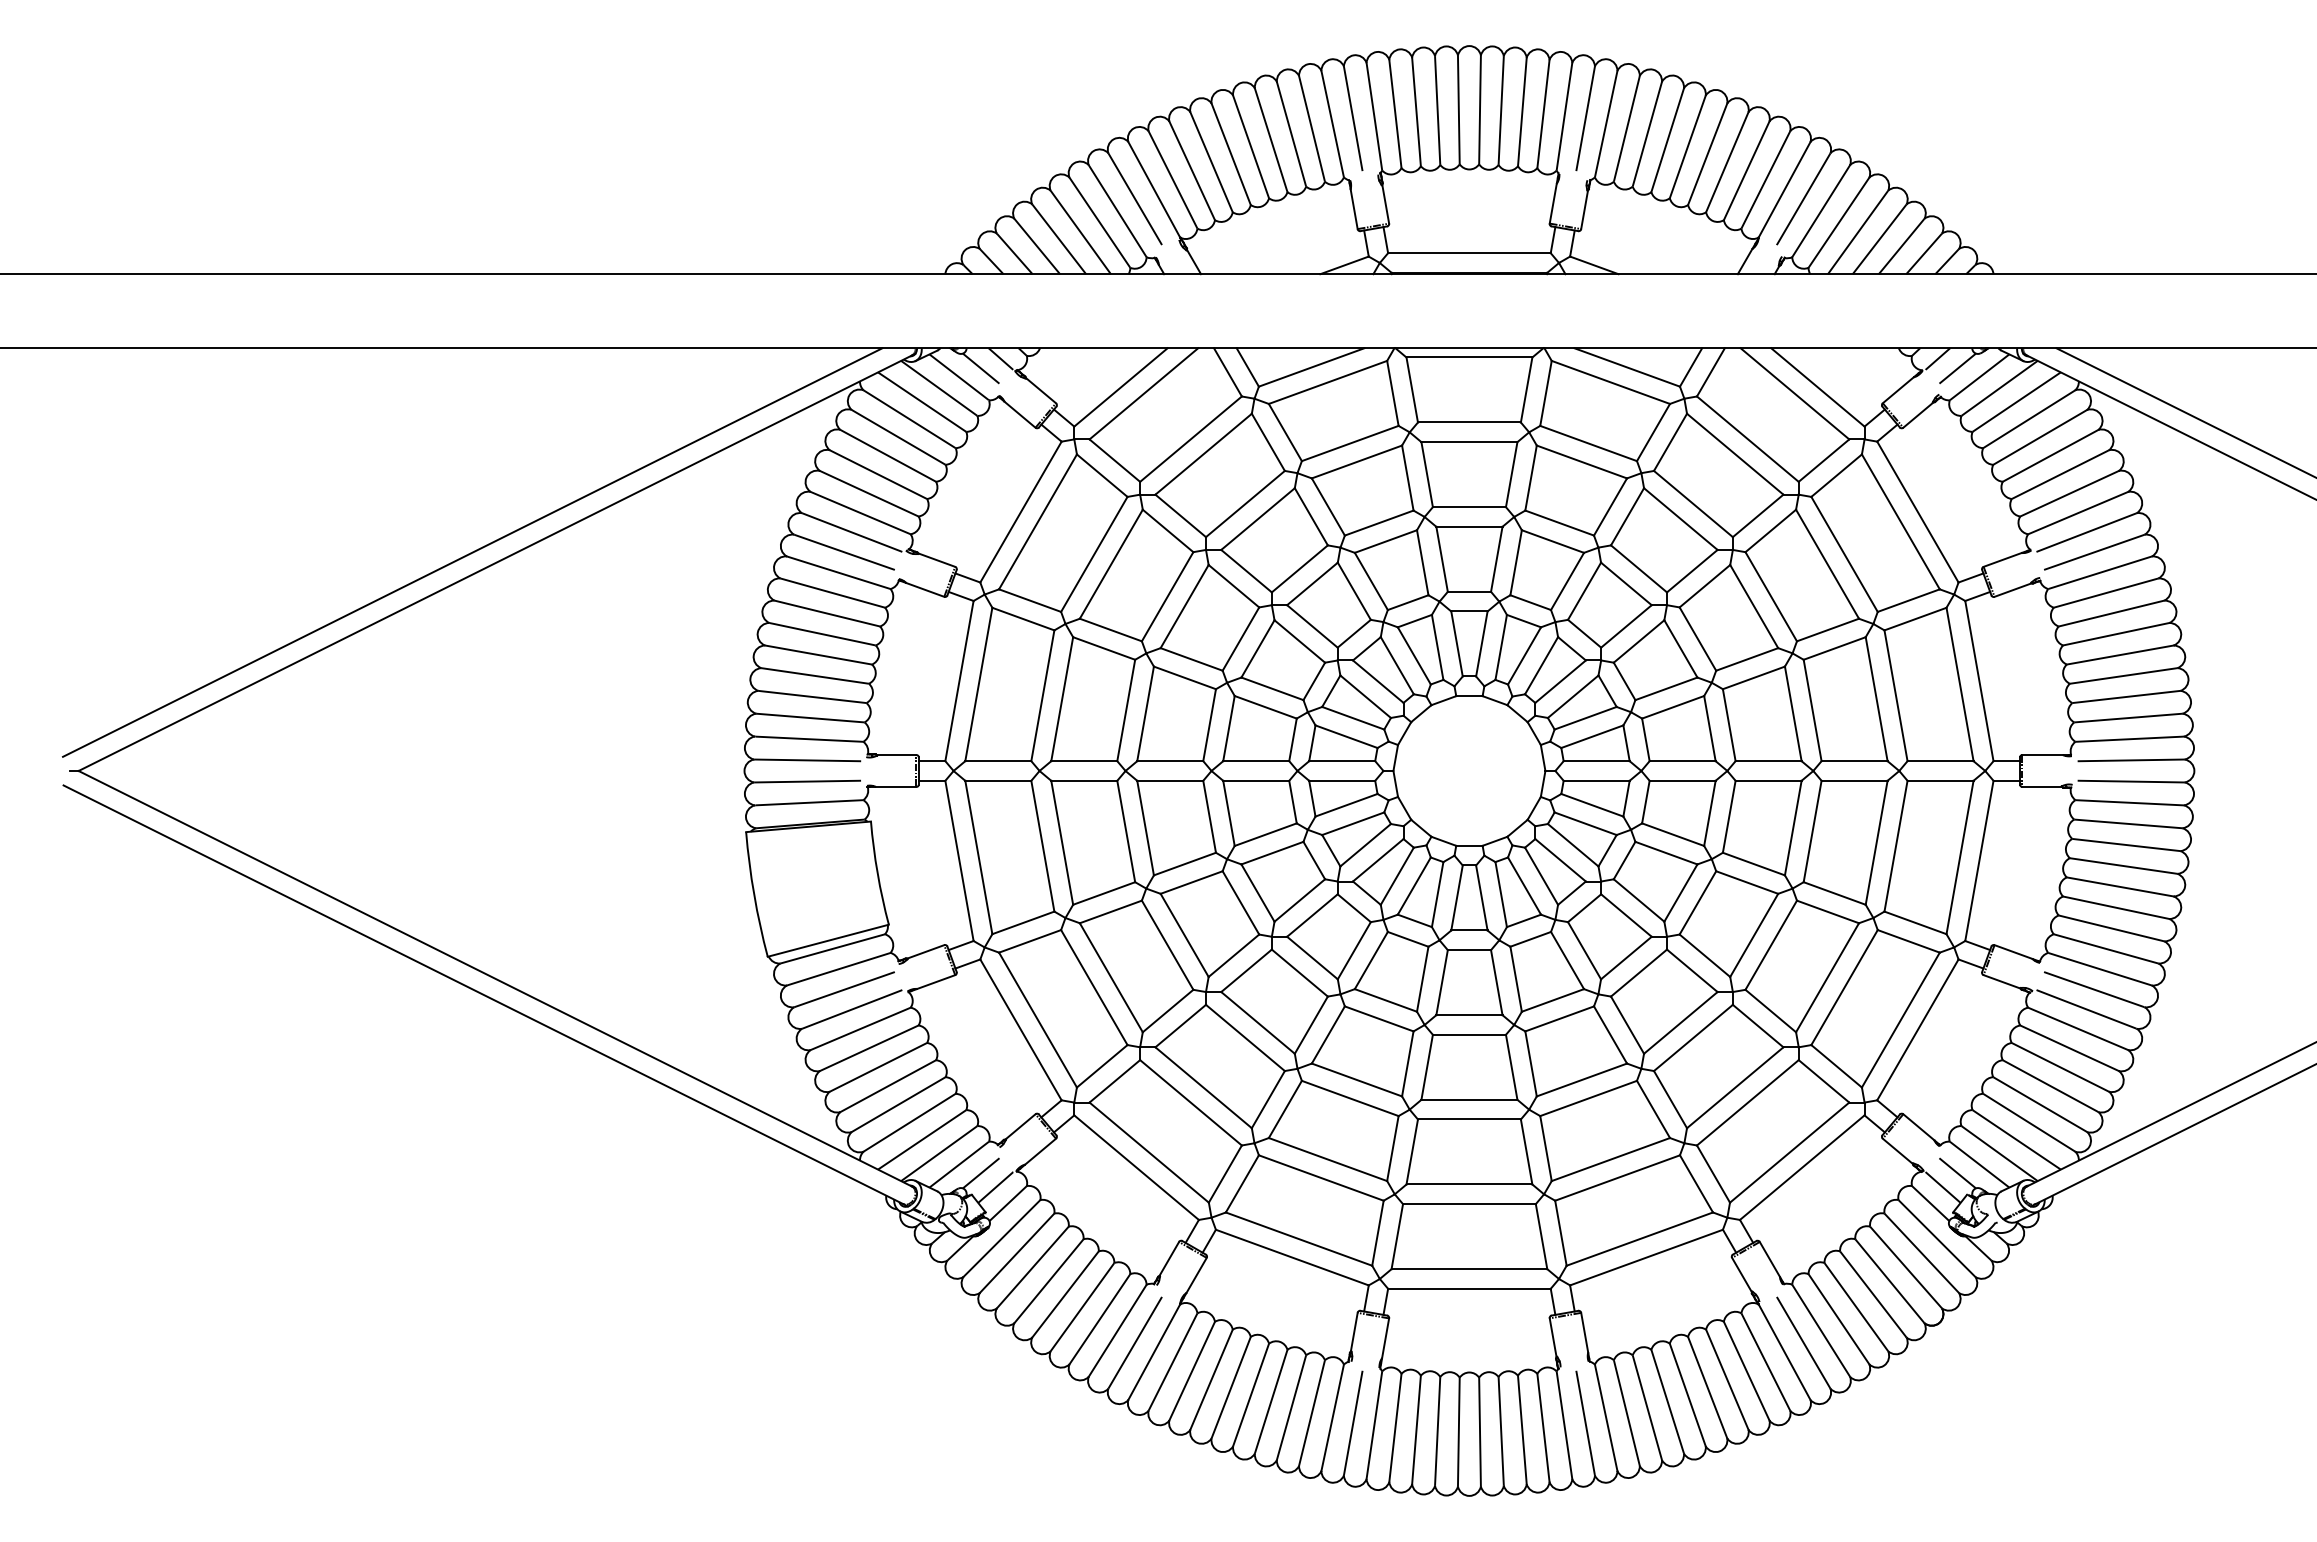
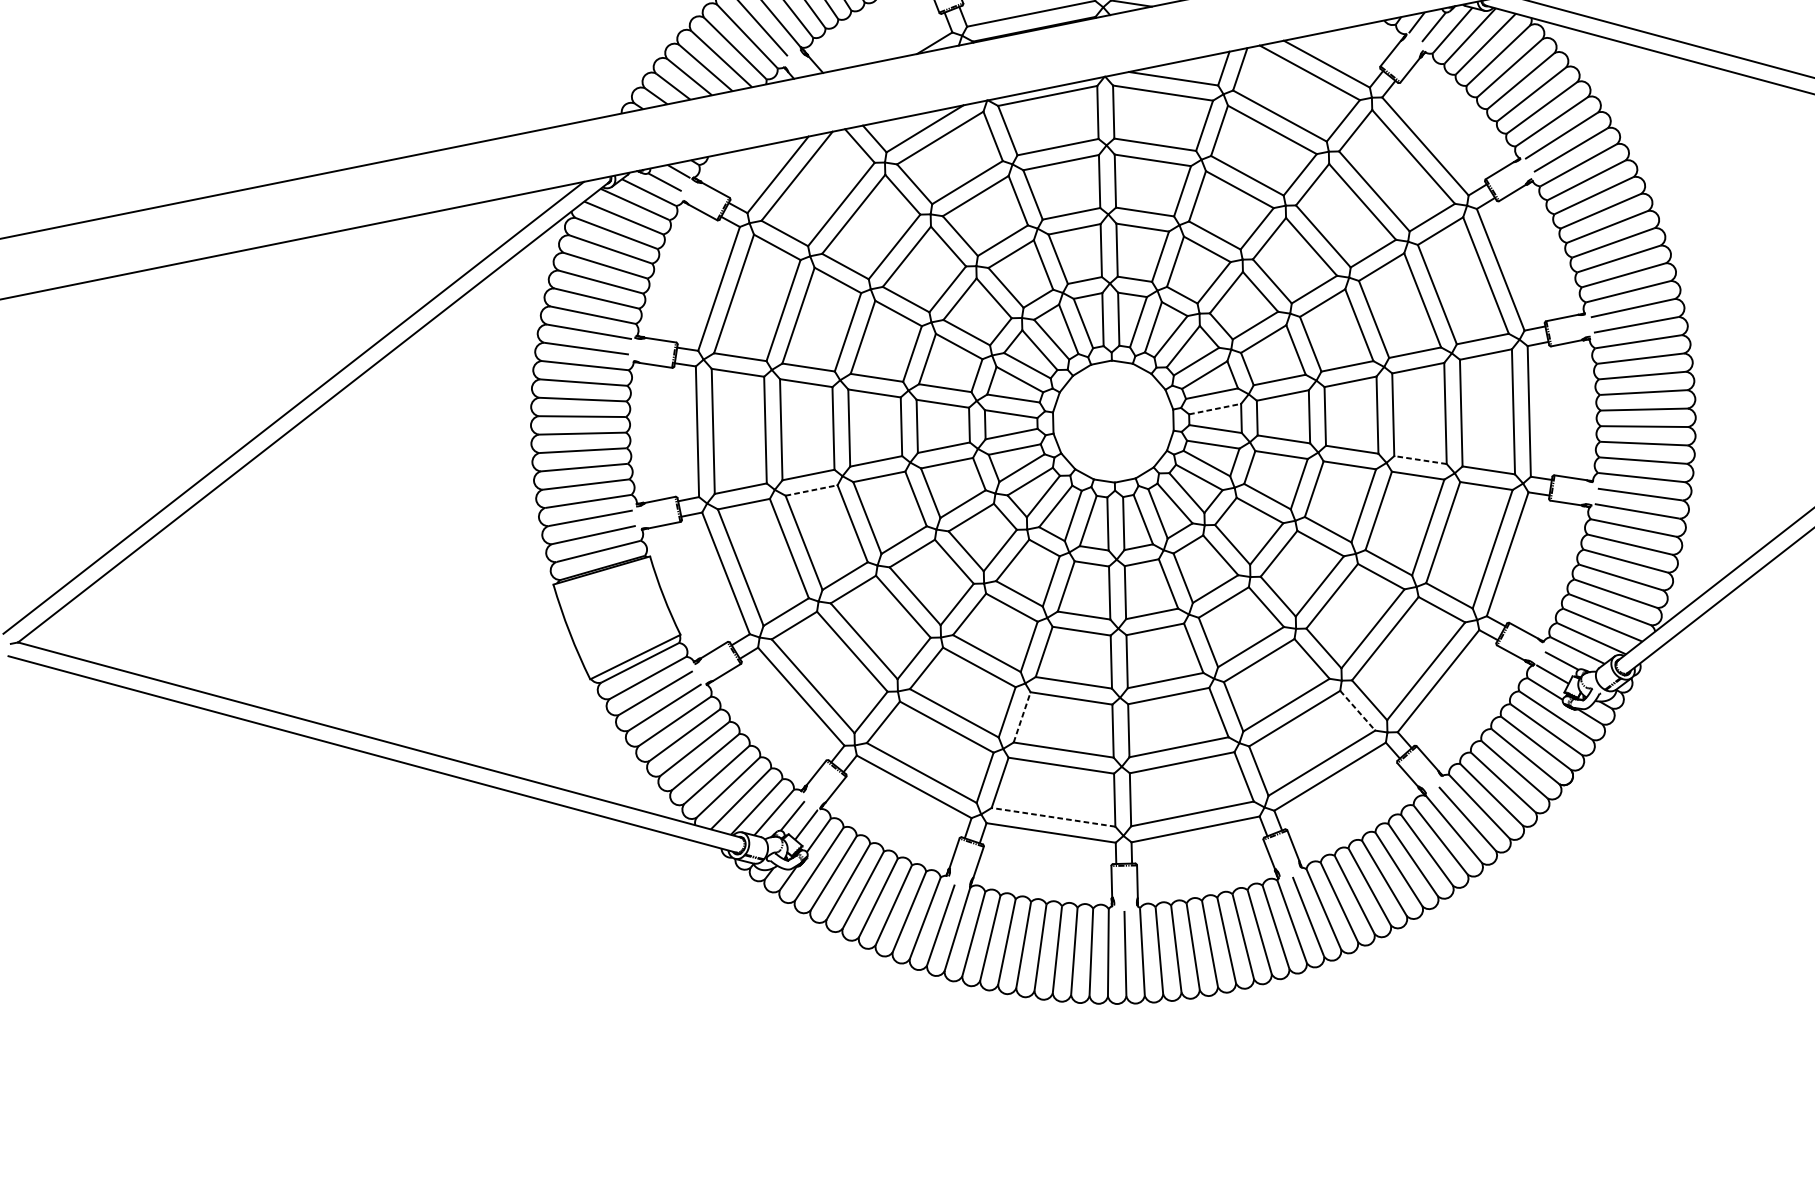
line: (1084, 780) -> (811, 490), solid -> dashed
line: (1597, 780) -> (1215, 408), solid -> dashed
line: (1834, 893) -> (1420, 460), solid -> dashed
line: (1285, 1109) -> (1022, 717), solid -> dashed
line: (1696, 1184) -> (1357, 711), solid -> dashed
line: (1299, 1239) -> (1053, 817), solid -> dashed

